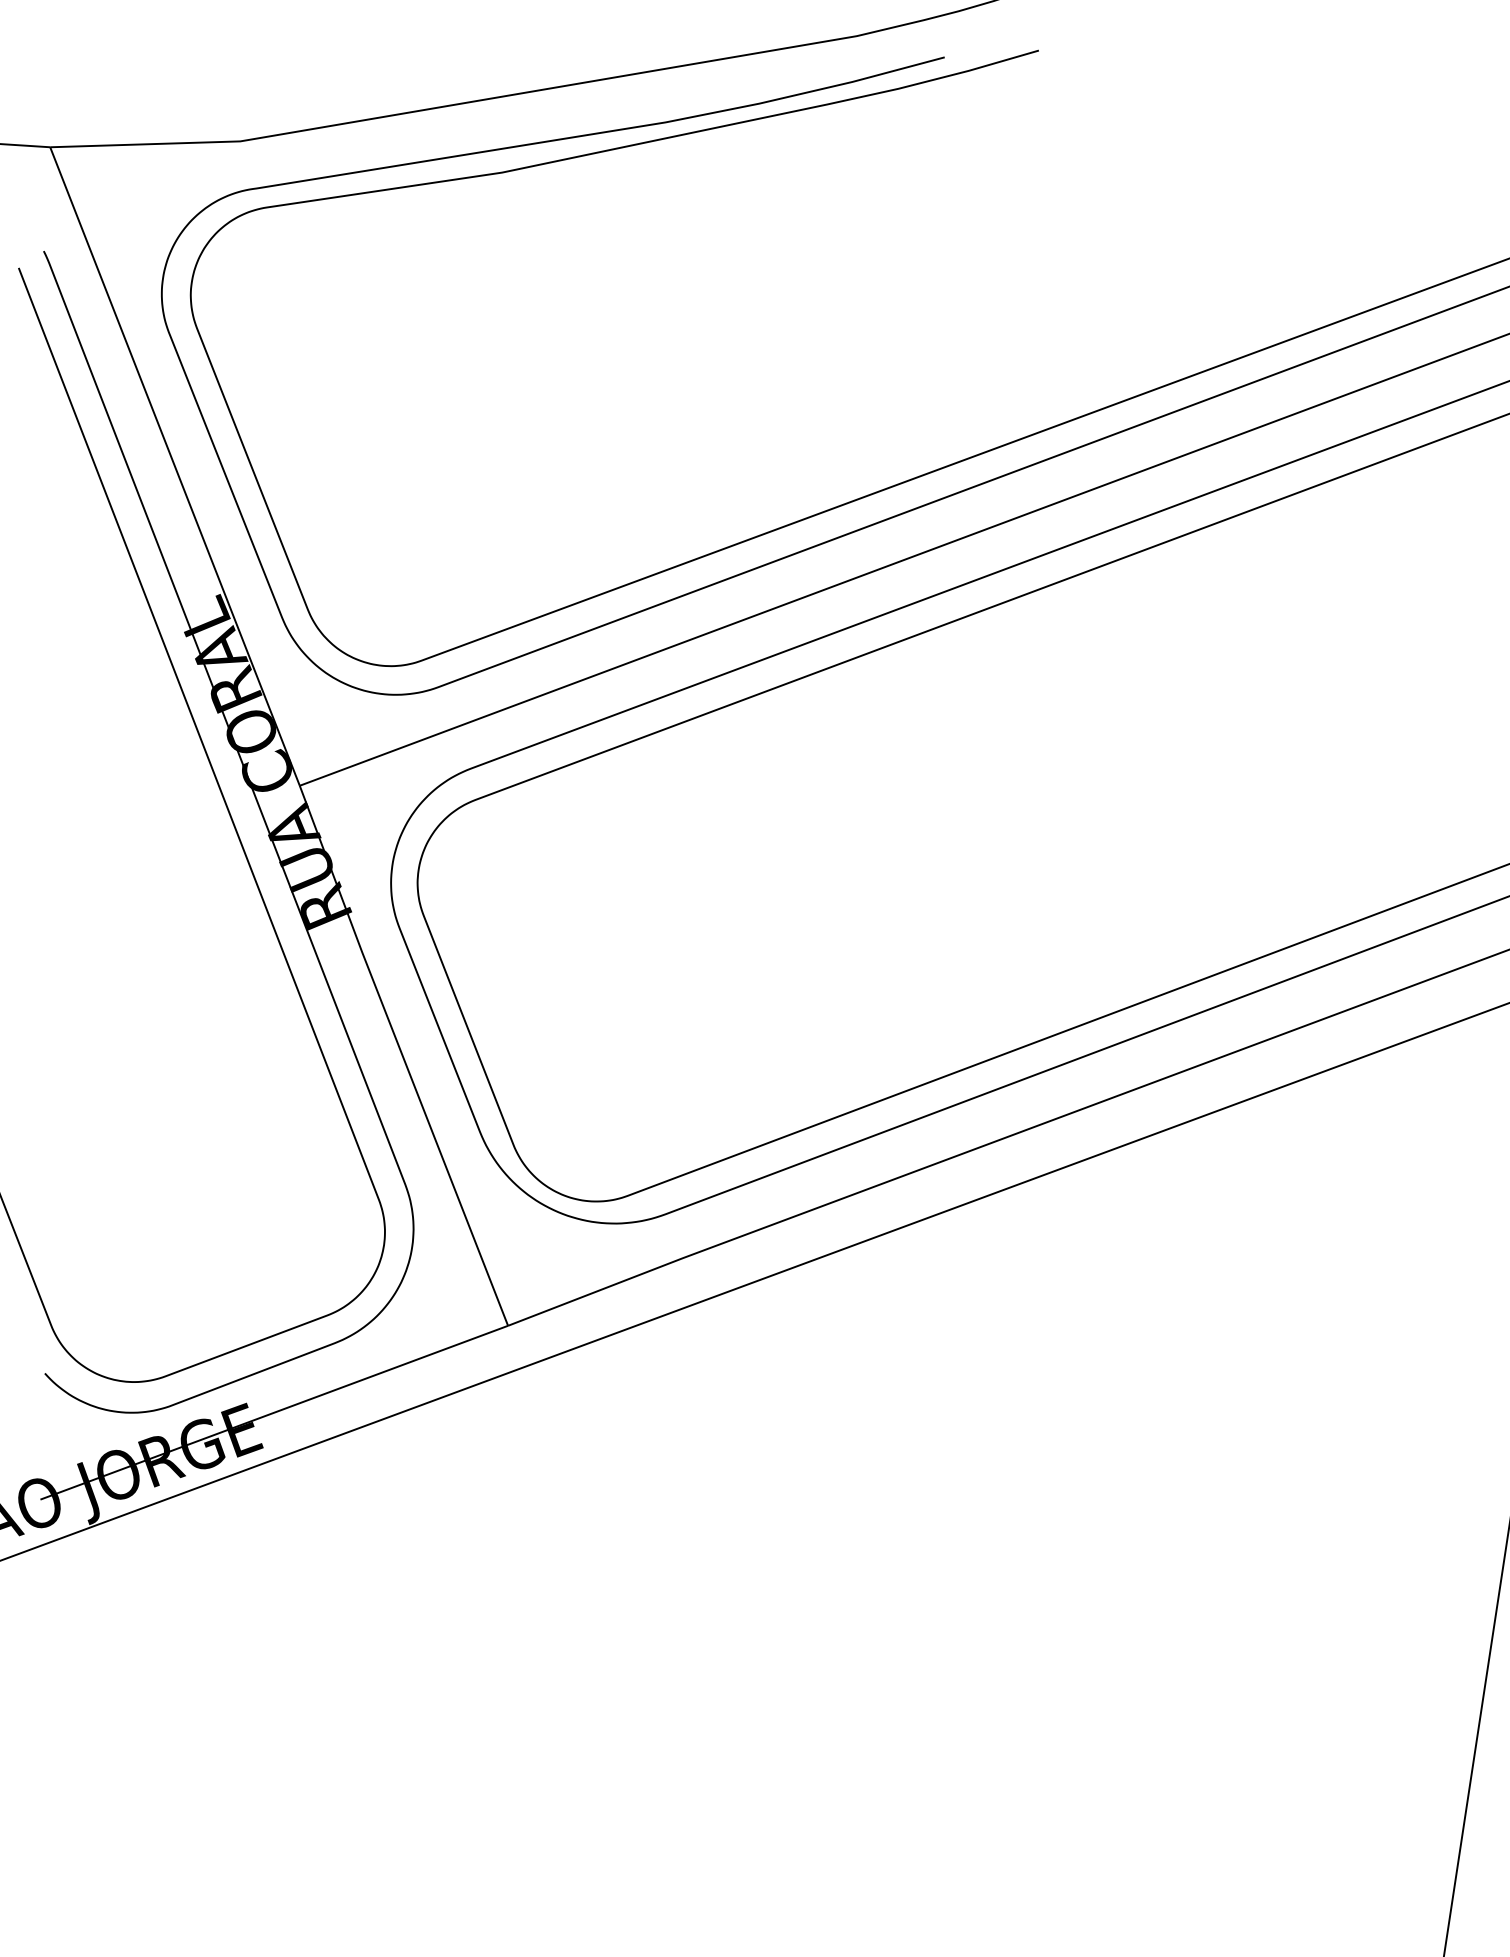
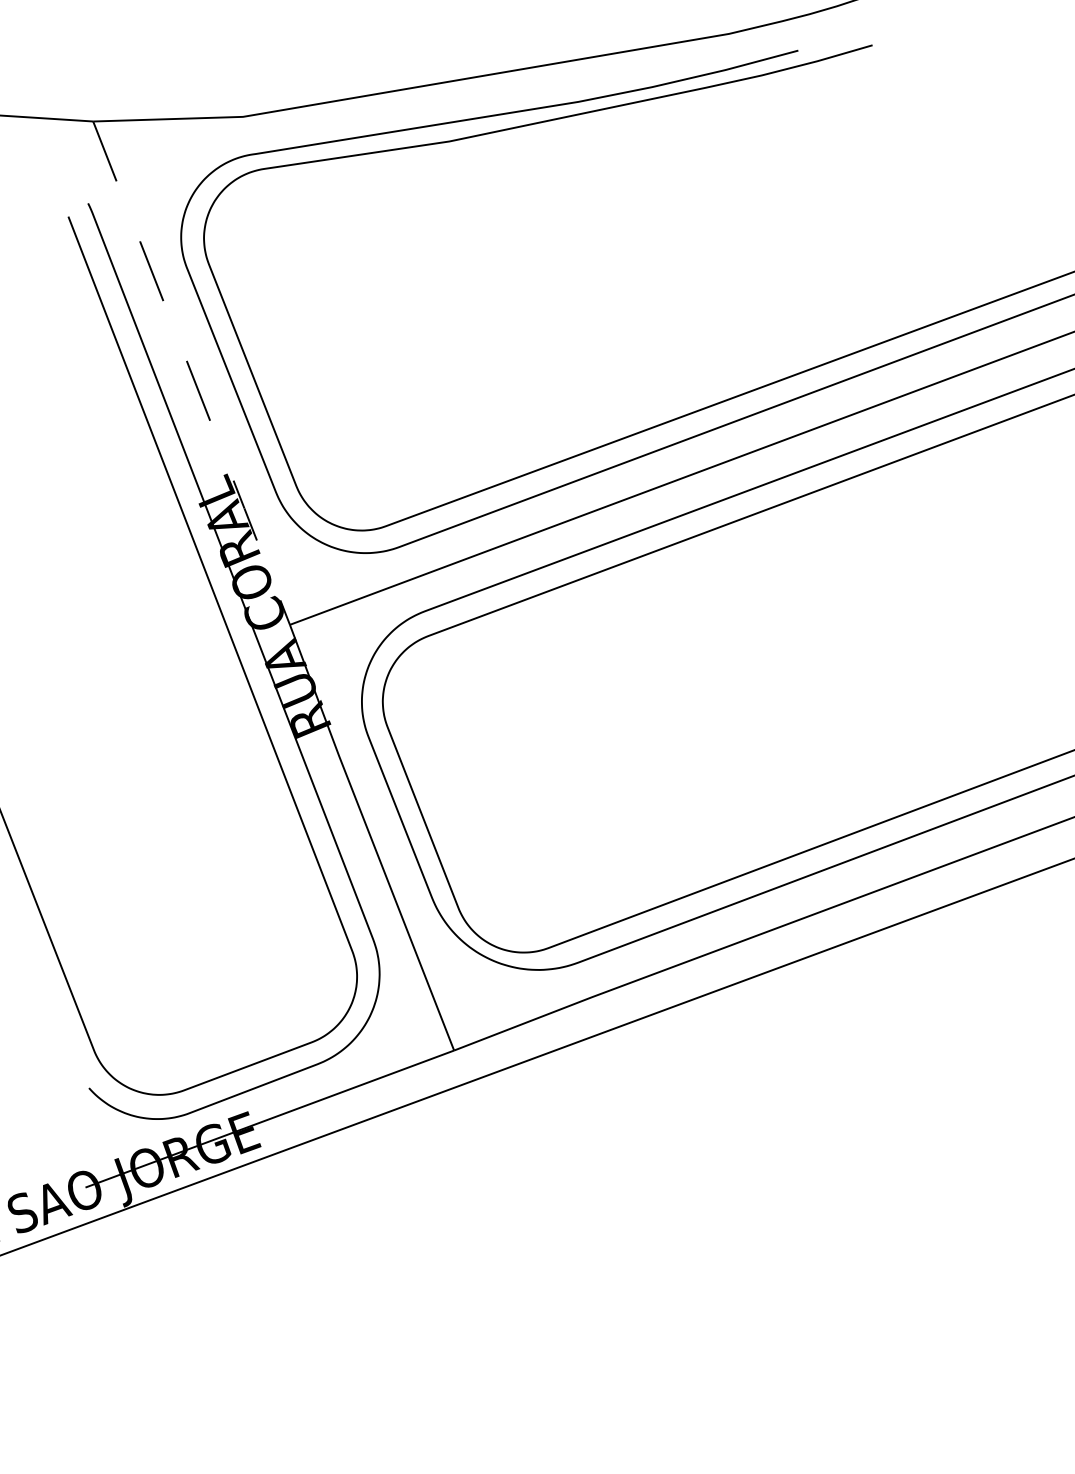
line: (175, 466) -> (191, 373), solid -> dashed

